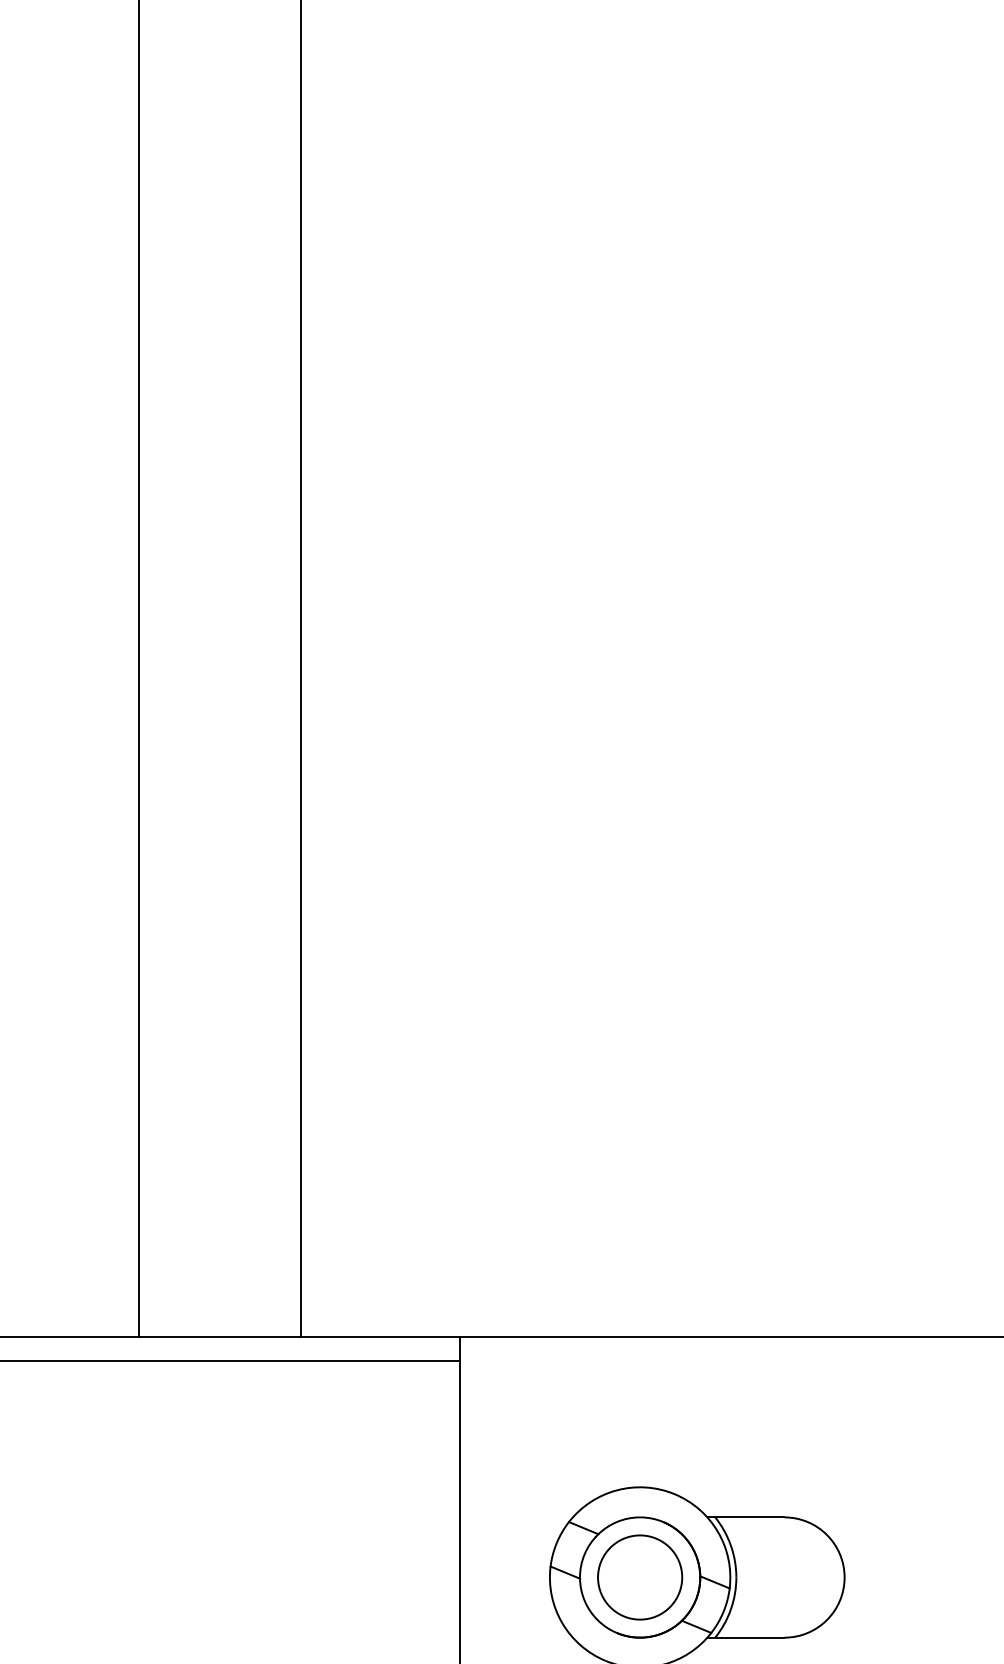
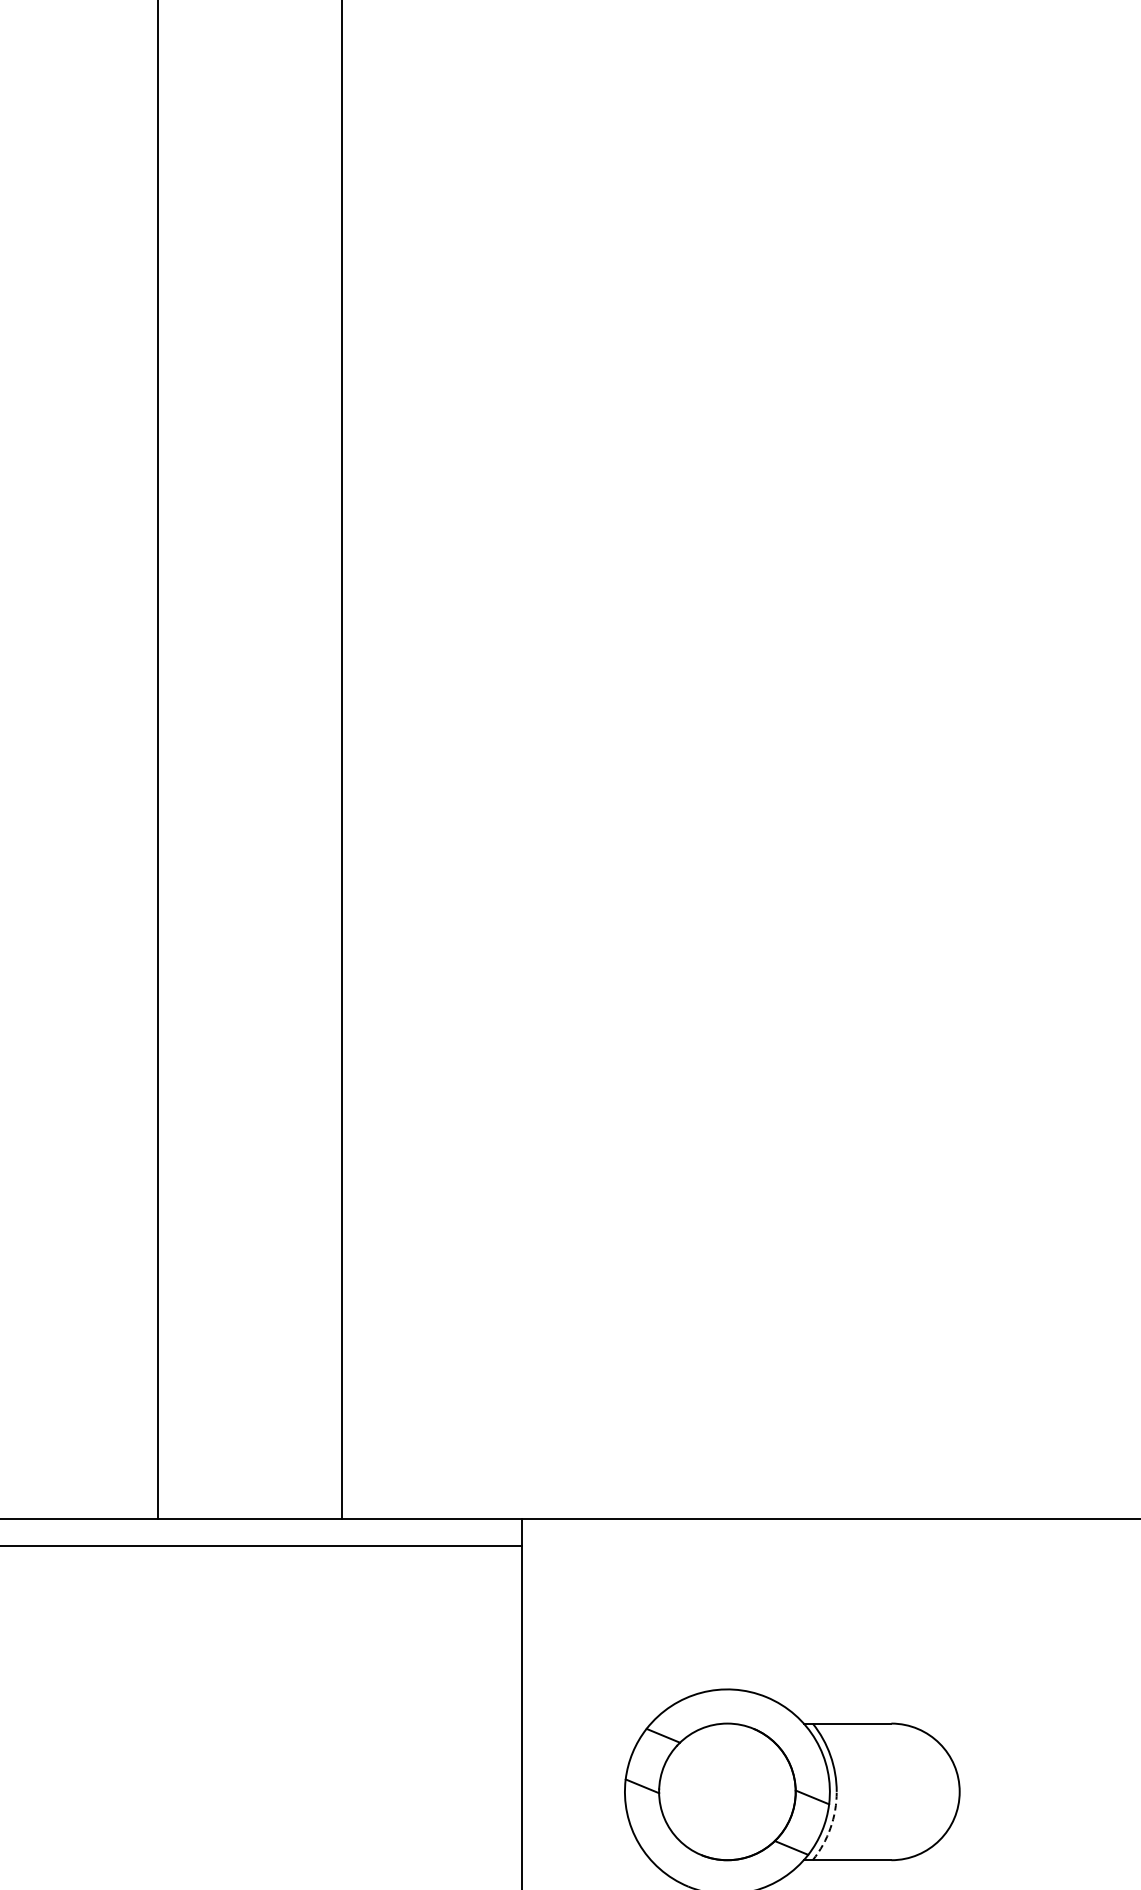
circle: (640, 1577) -> (727, 1791), removed
arc: (730, 1609) -> (830, 1828), solid -> dashed

